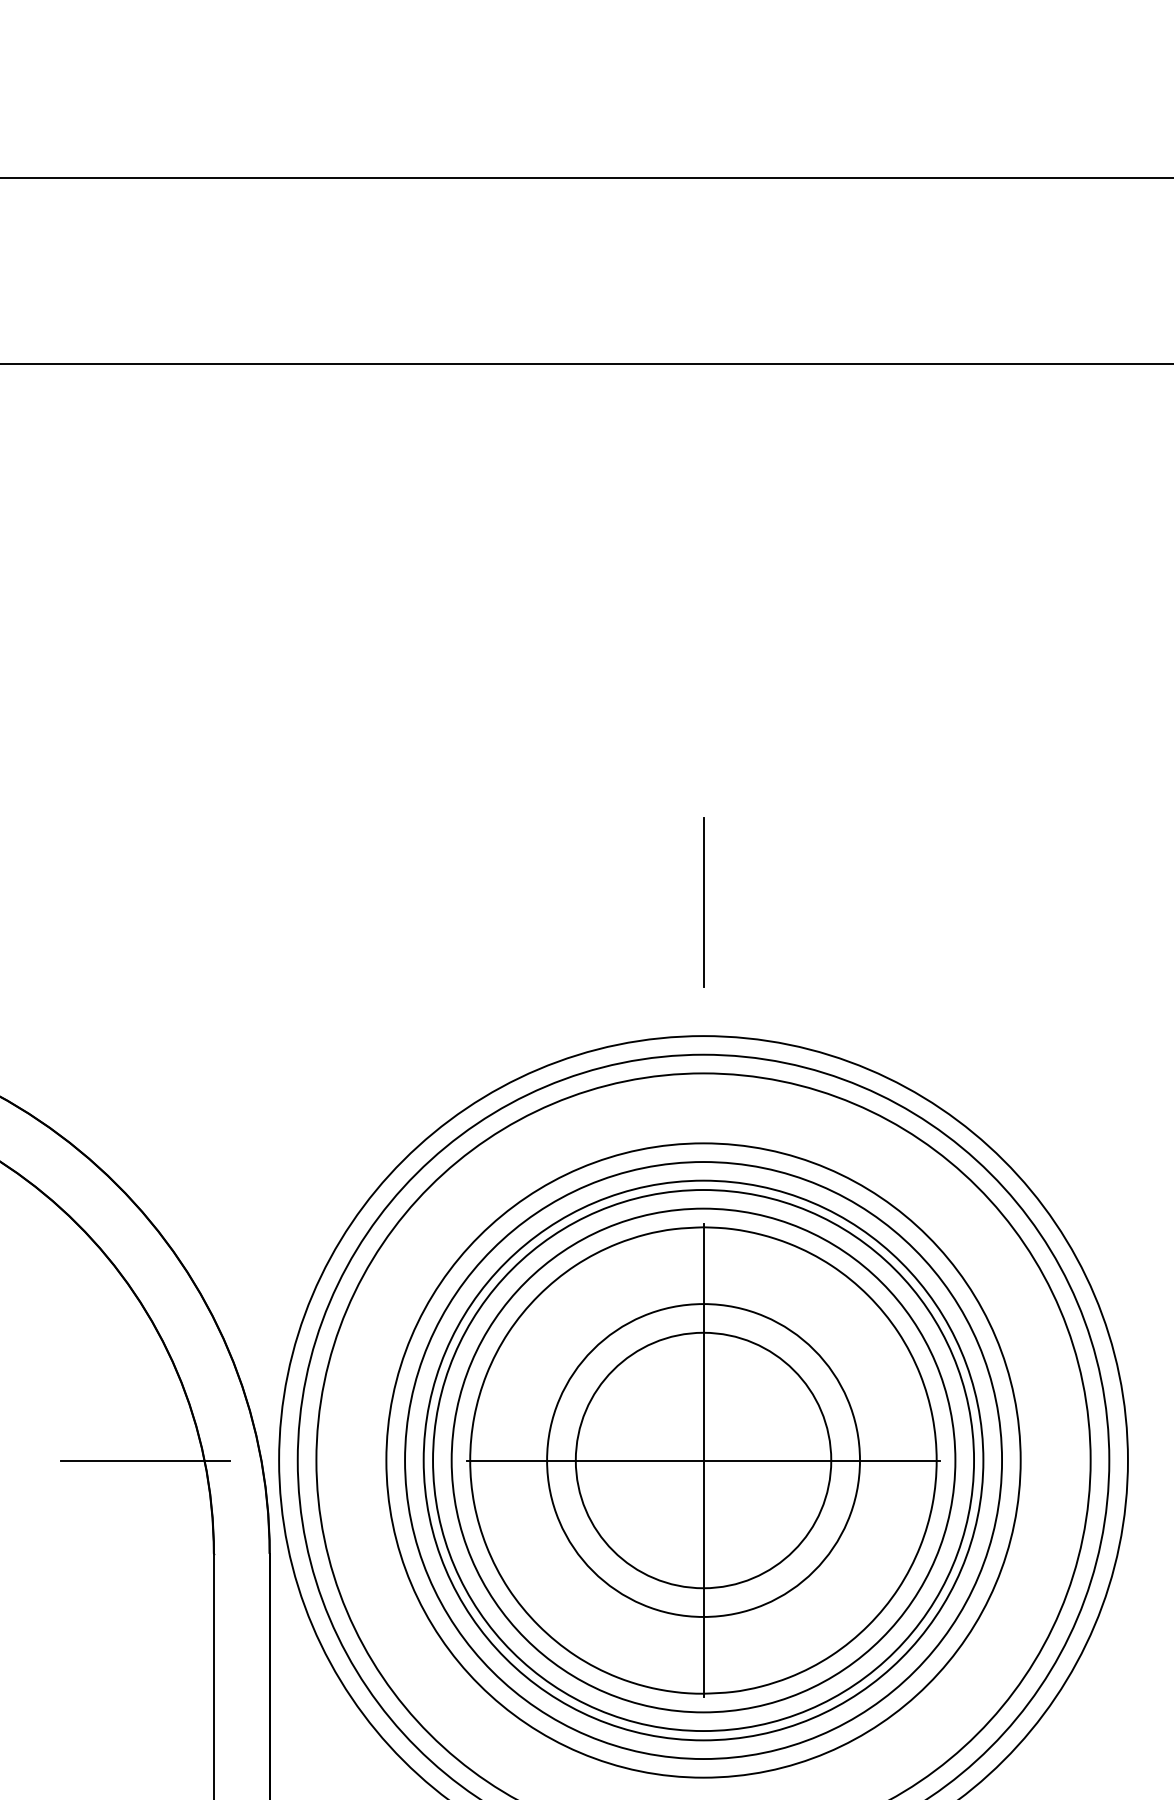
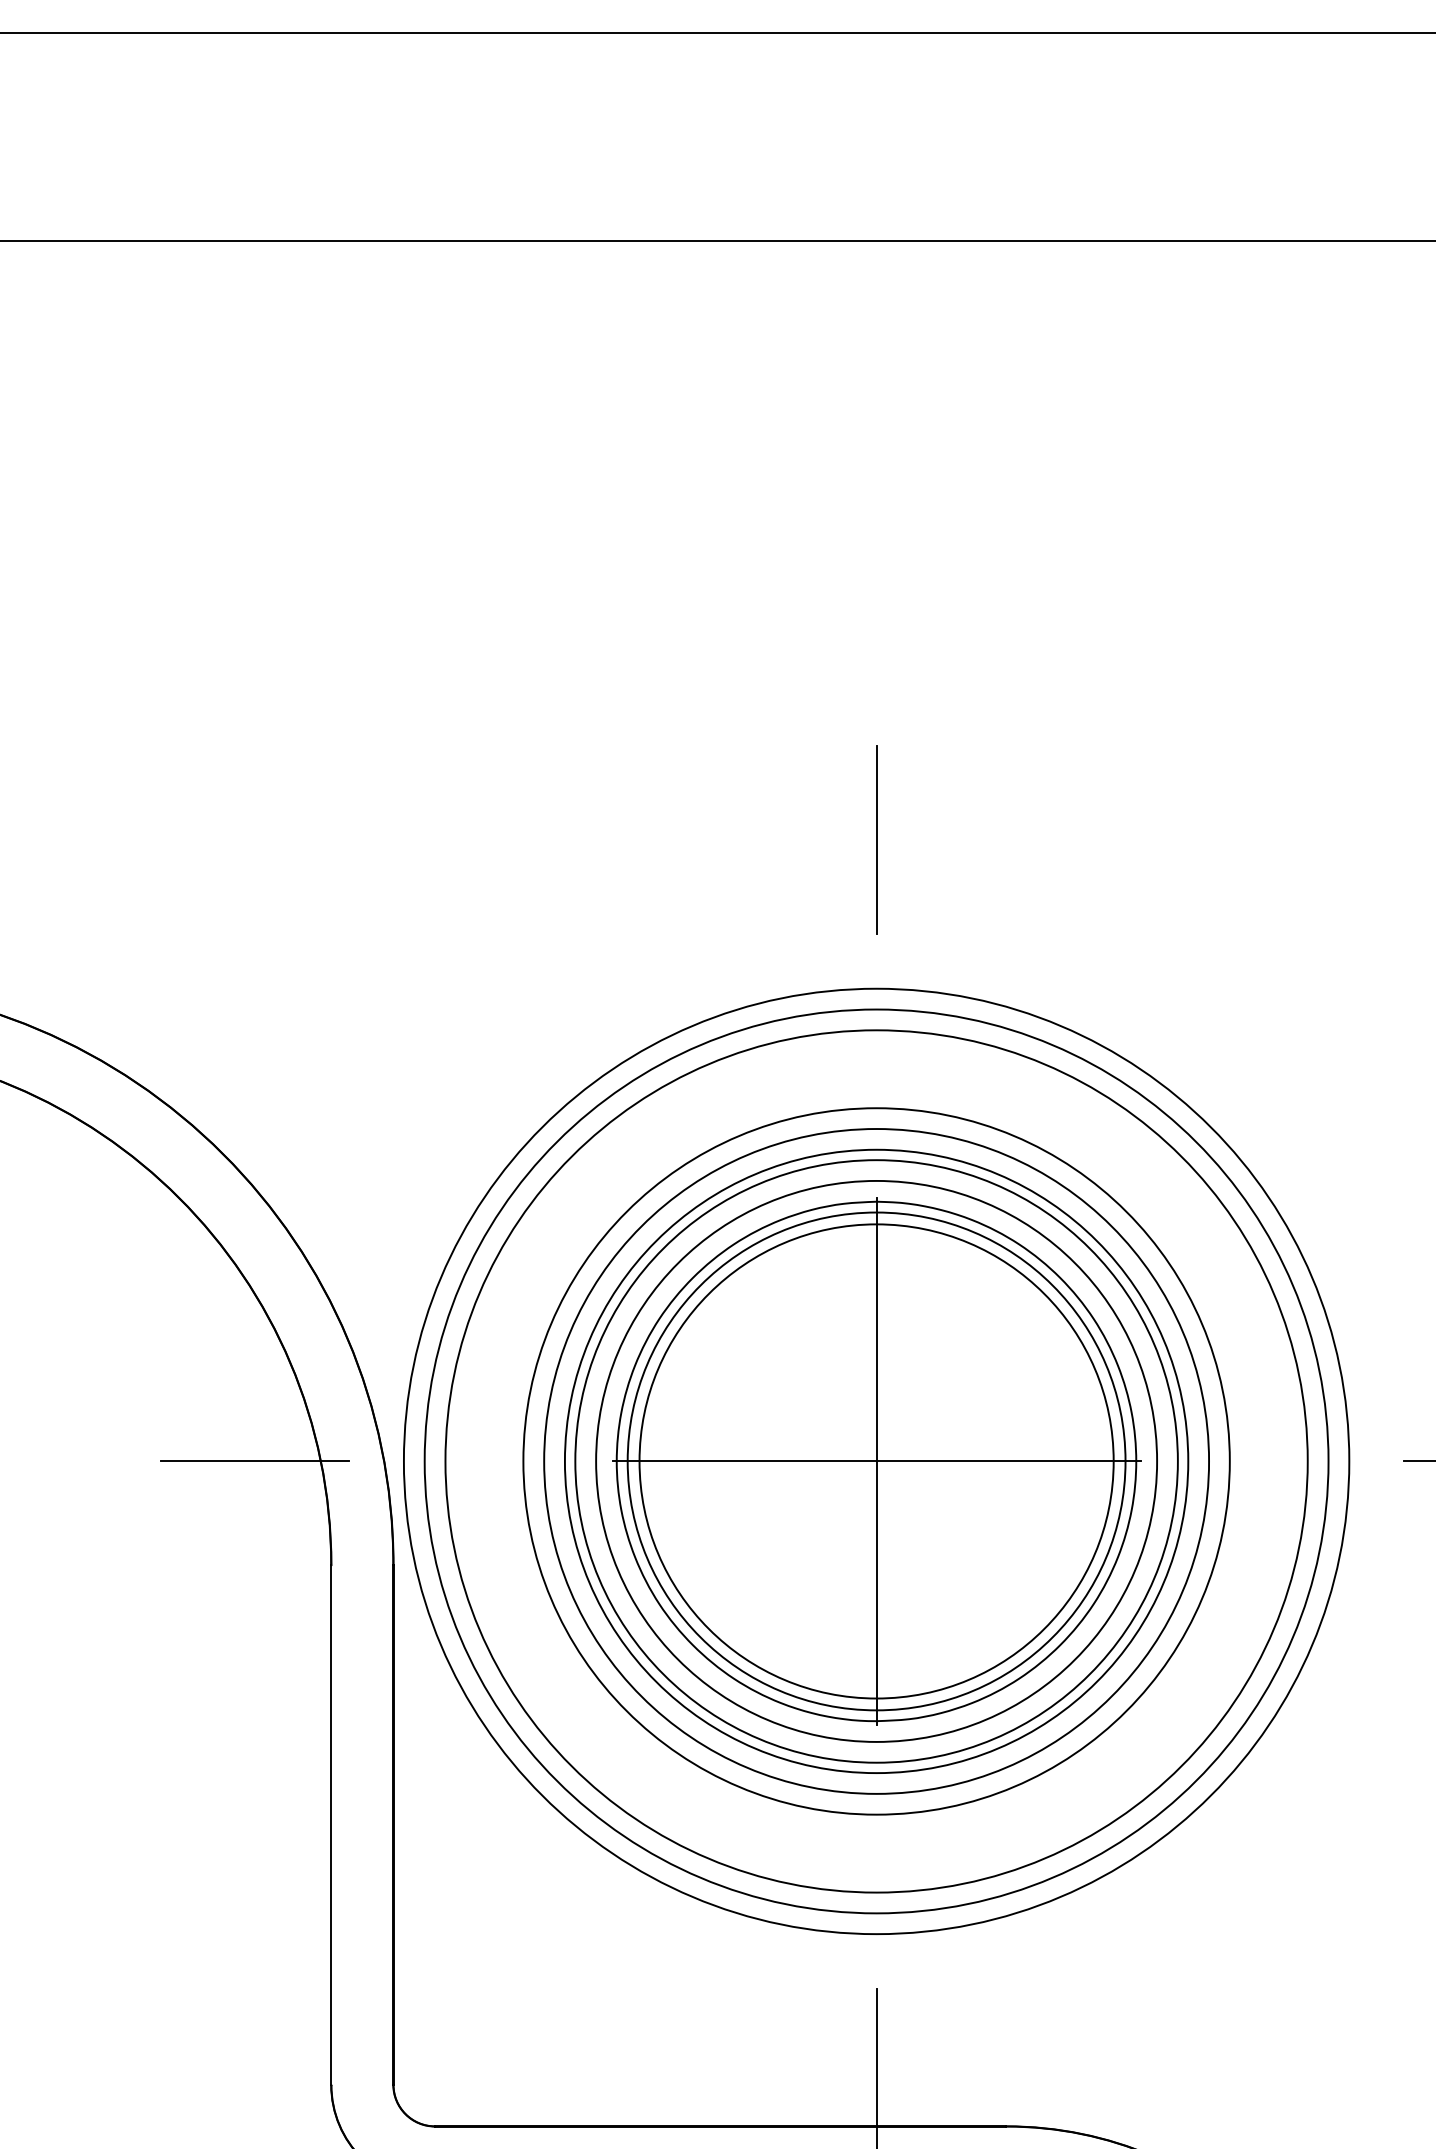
circle: (703, 1460) -> (876, 1461), size x1.43
circle: (703, 1460) -> (876, 1461), size x1.67

